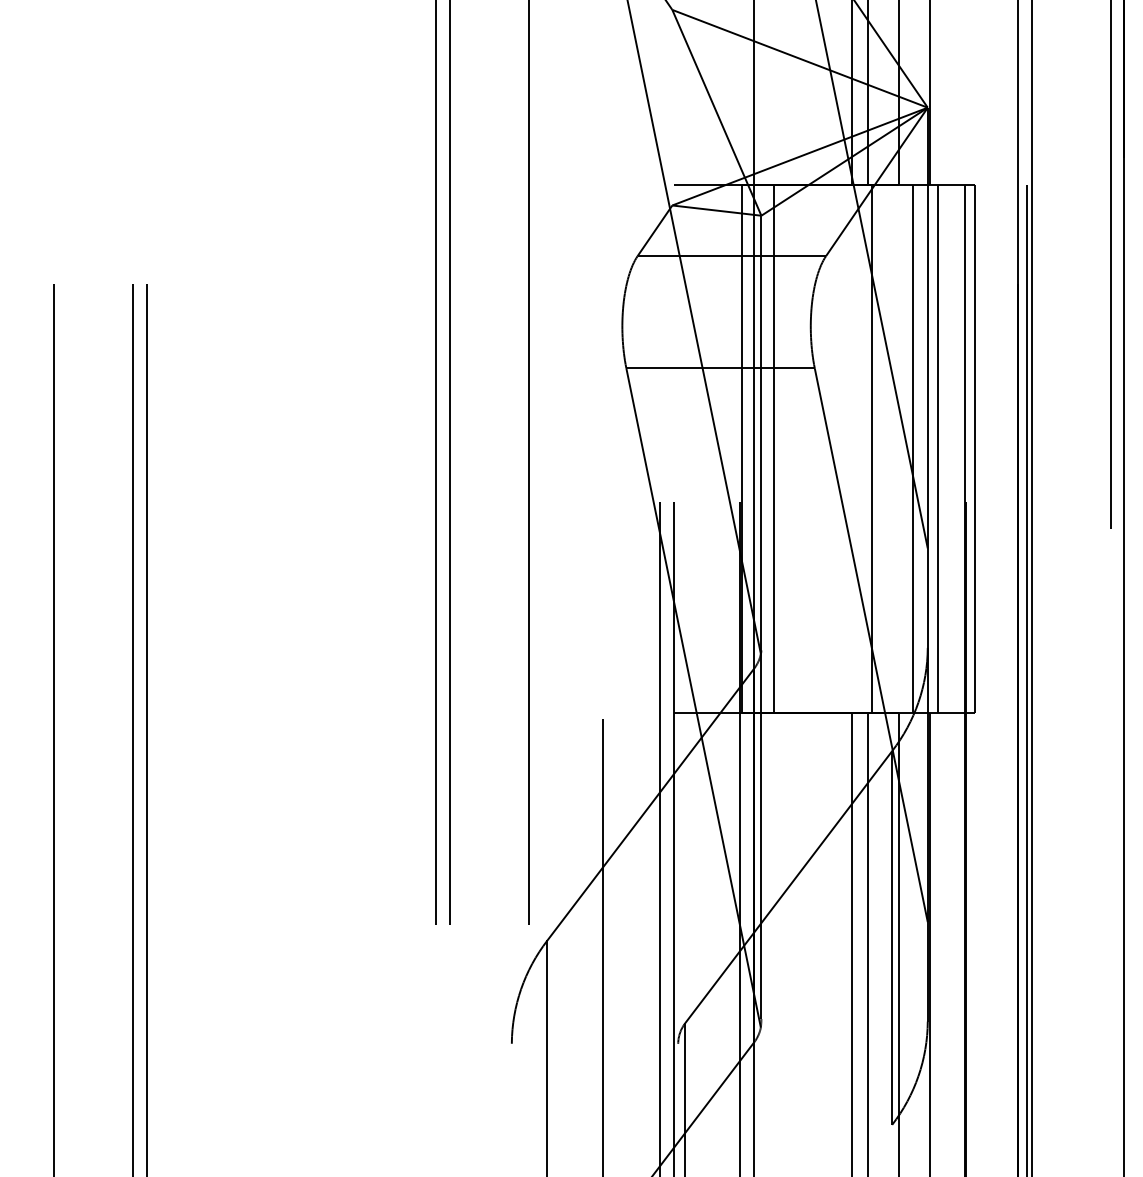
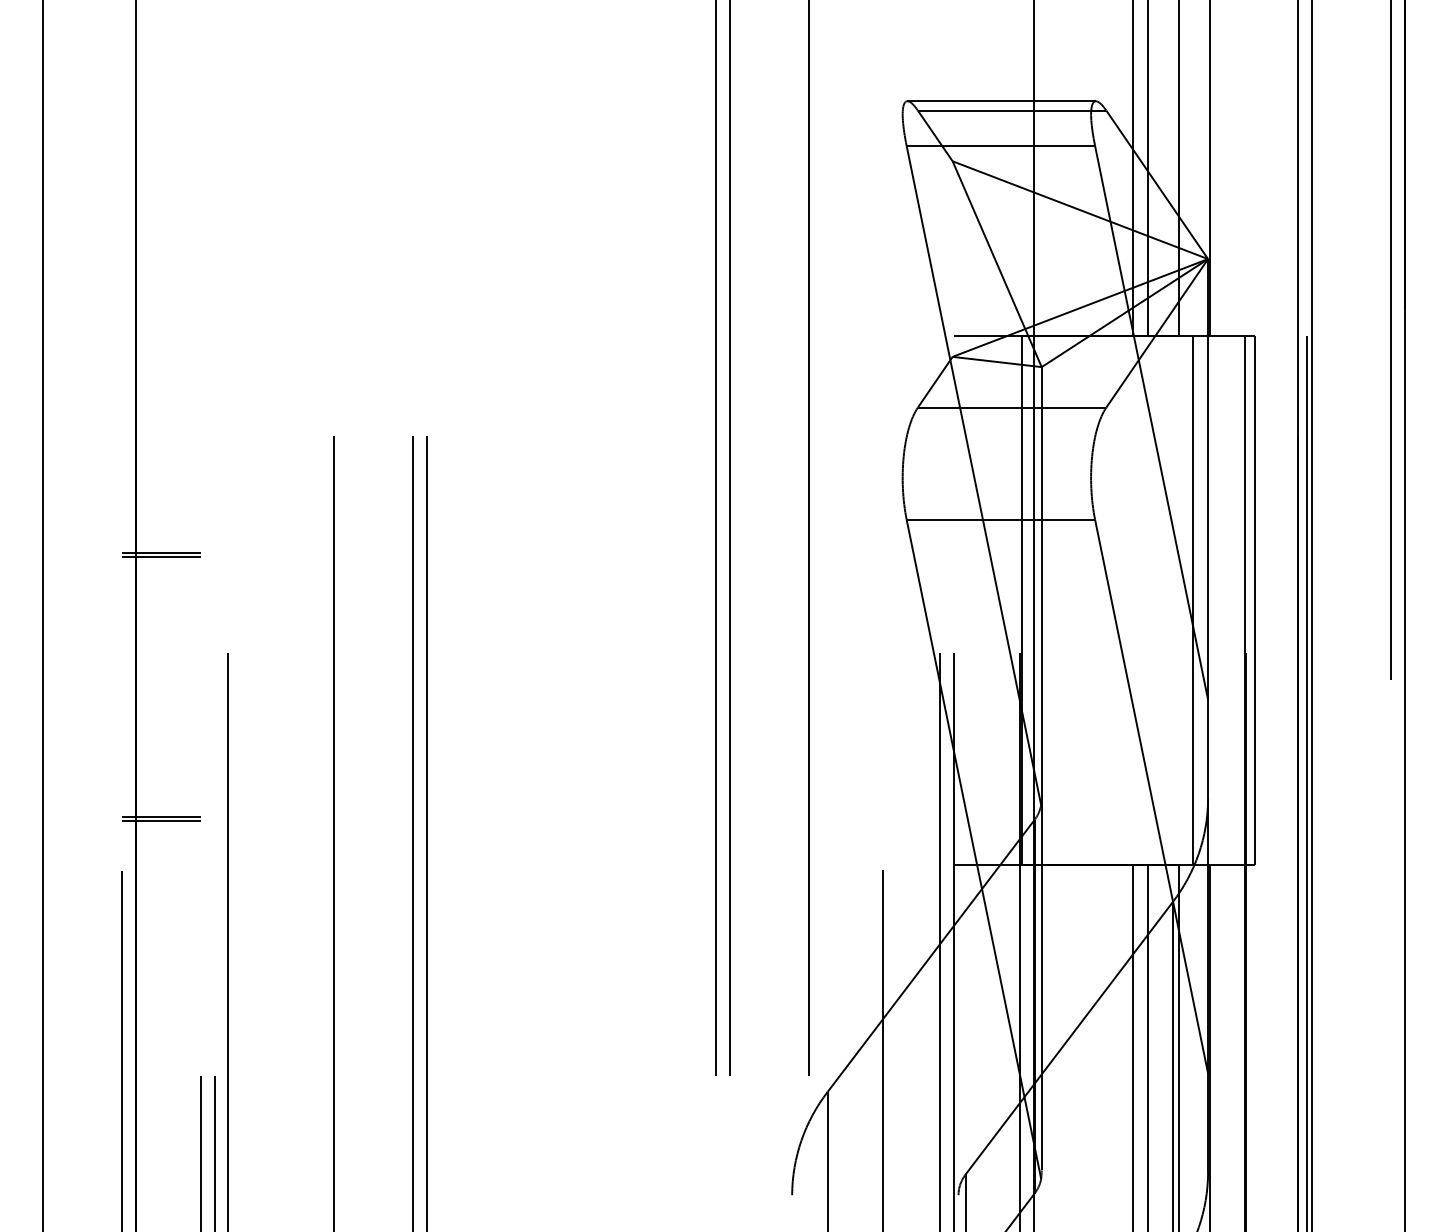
line: (774, 449) -> (1054, 600), removed
line: (871, 449) -> (1151, 600), removed
line: (937, 449) -> (1217, 600), removed

